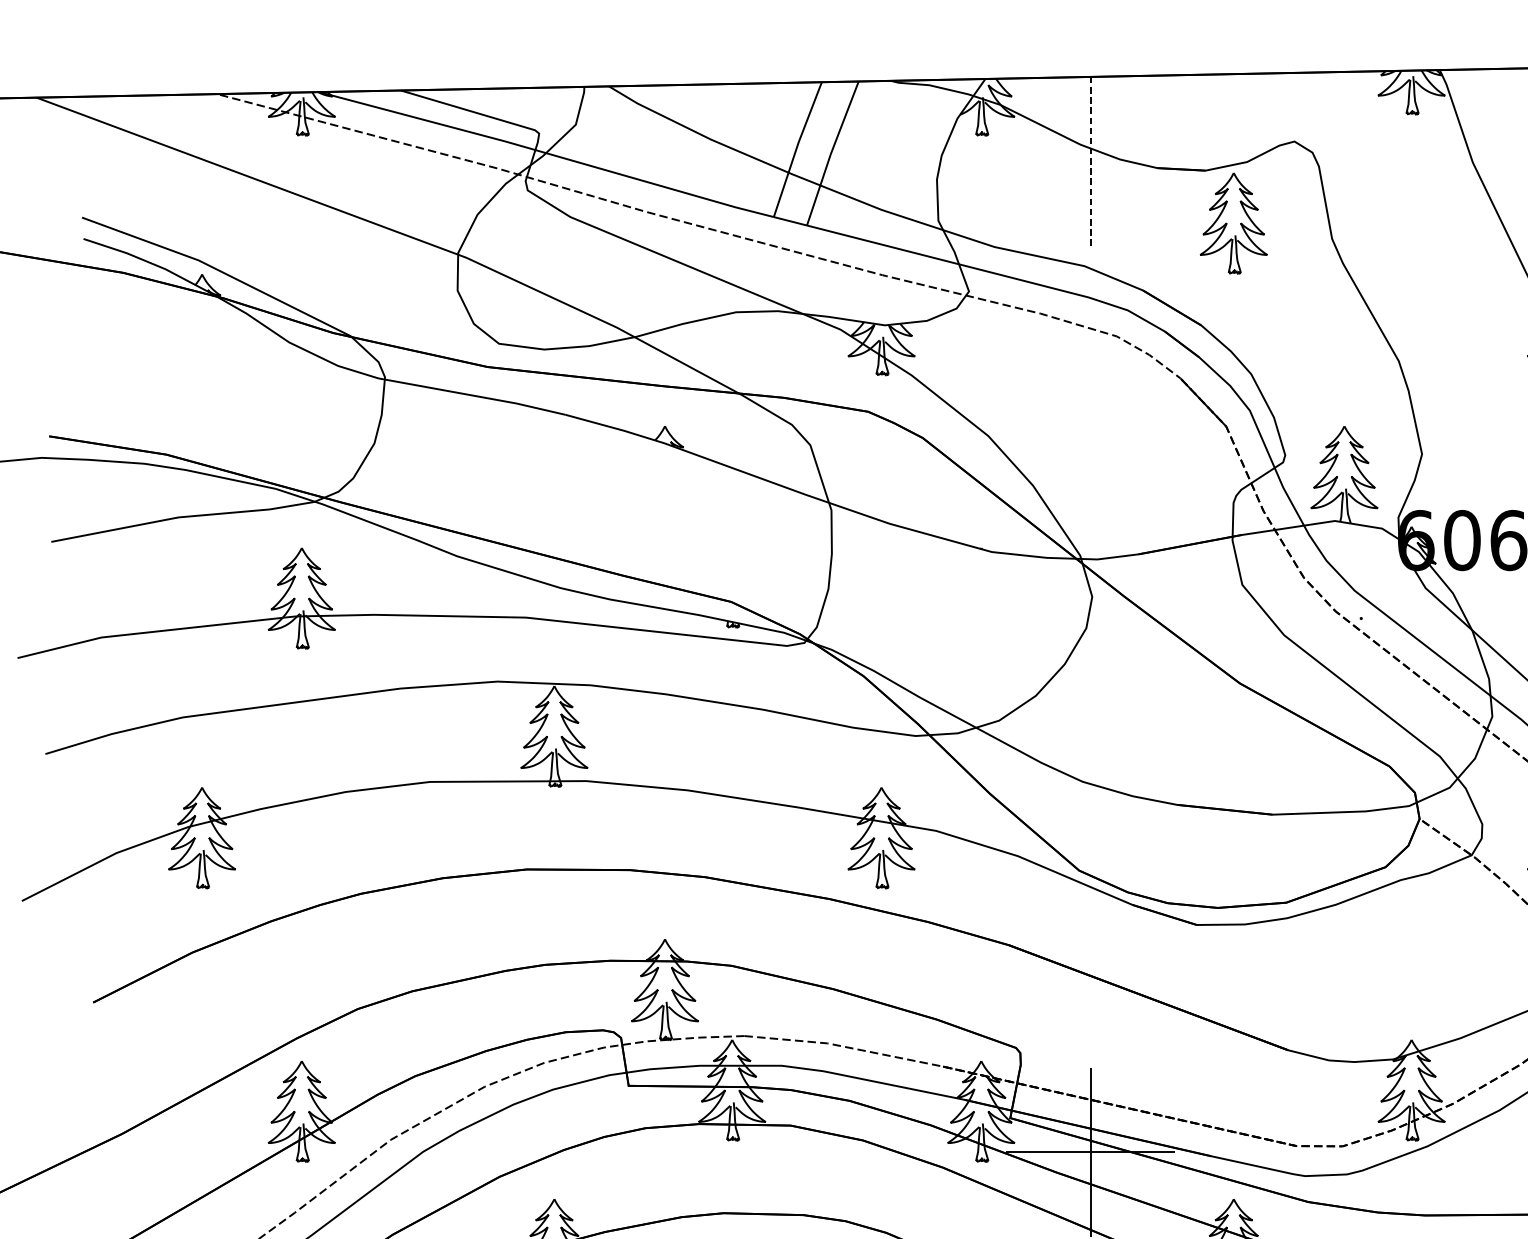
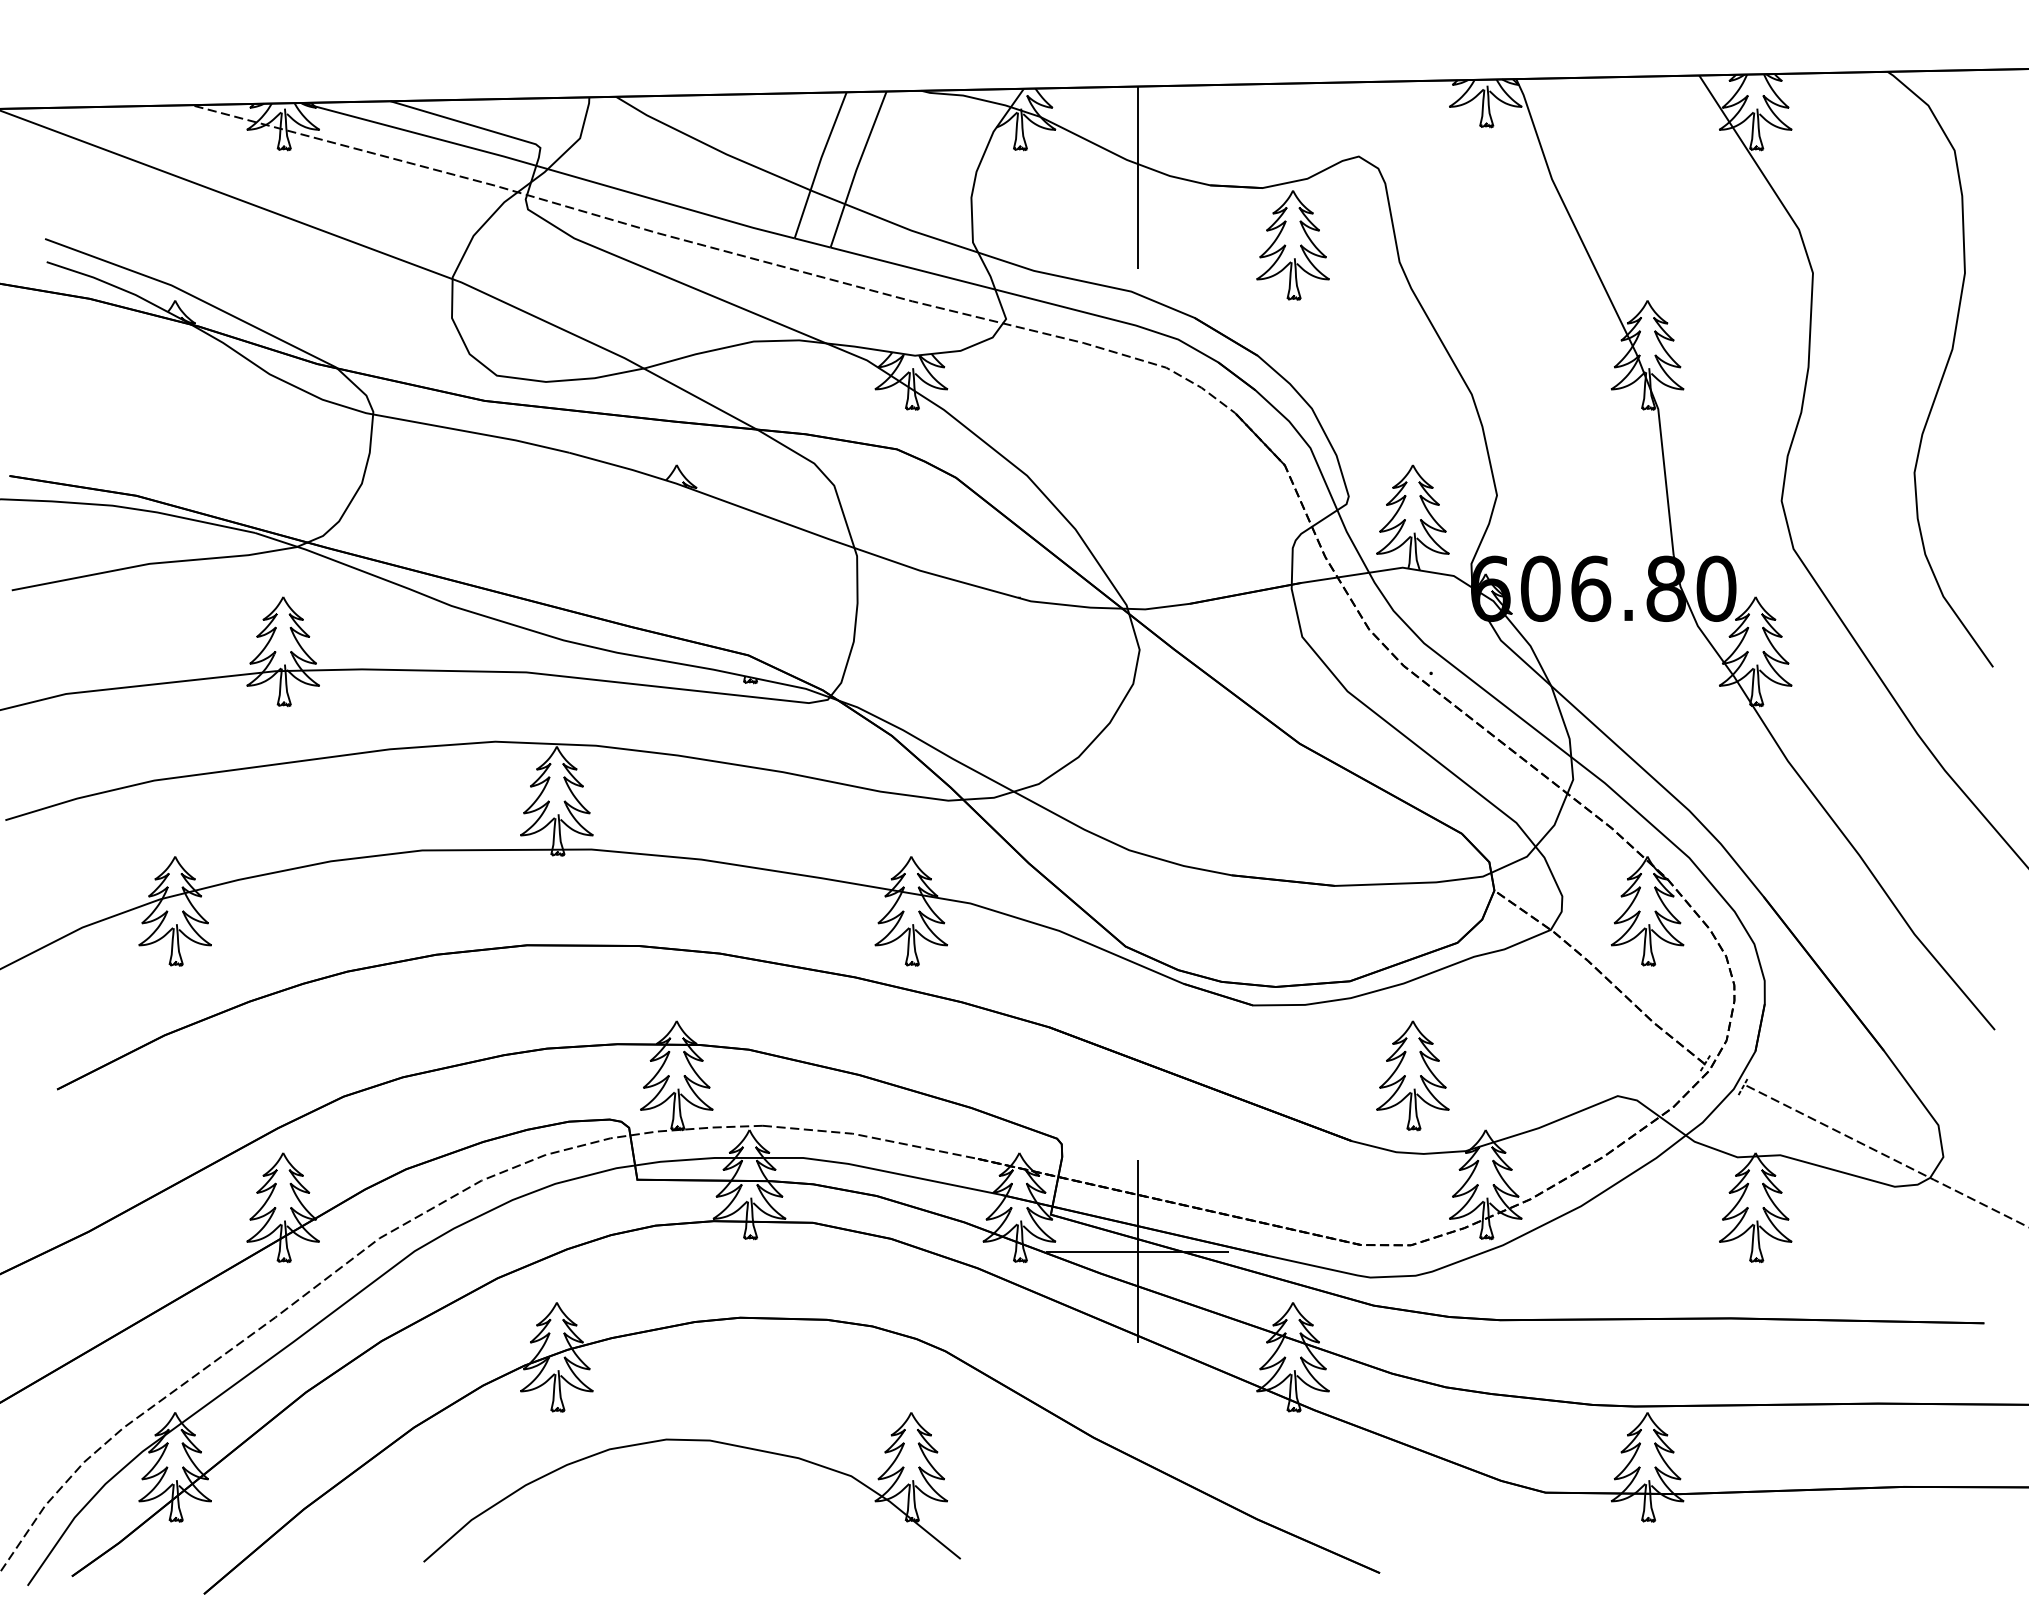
line: (1090, 161) -> (1137, 178), dashed -> solid
part: (1344, 989) -> (1412, 1075), added

